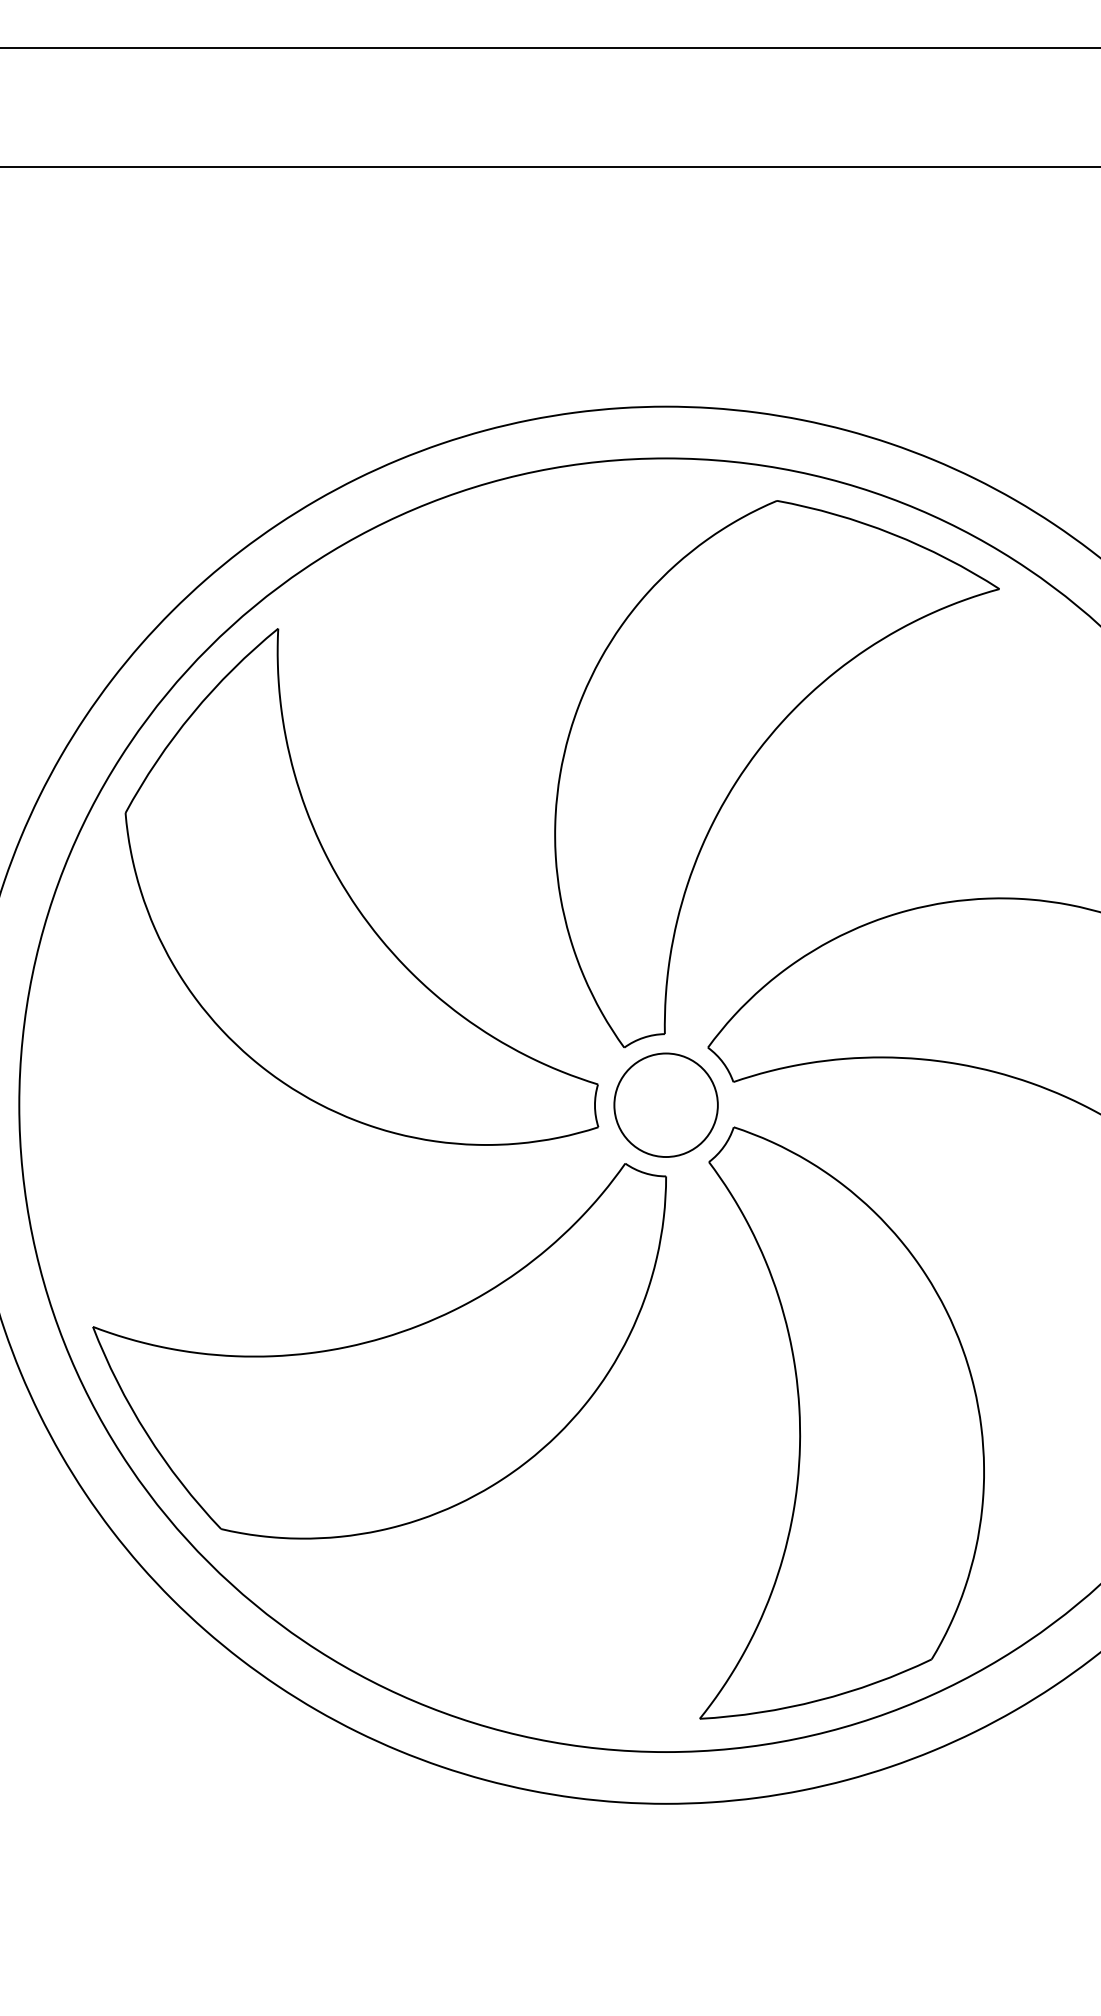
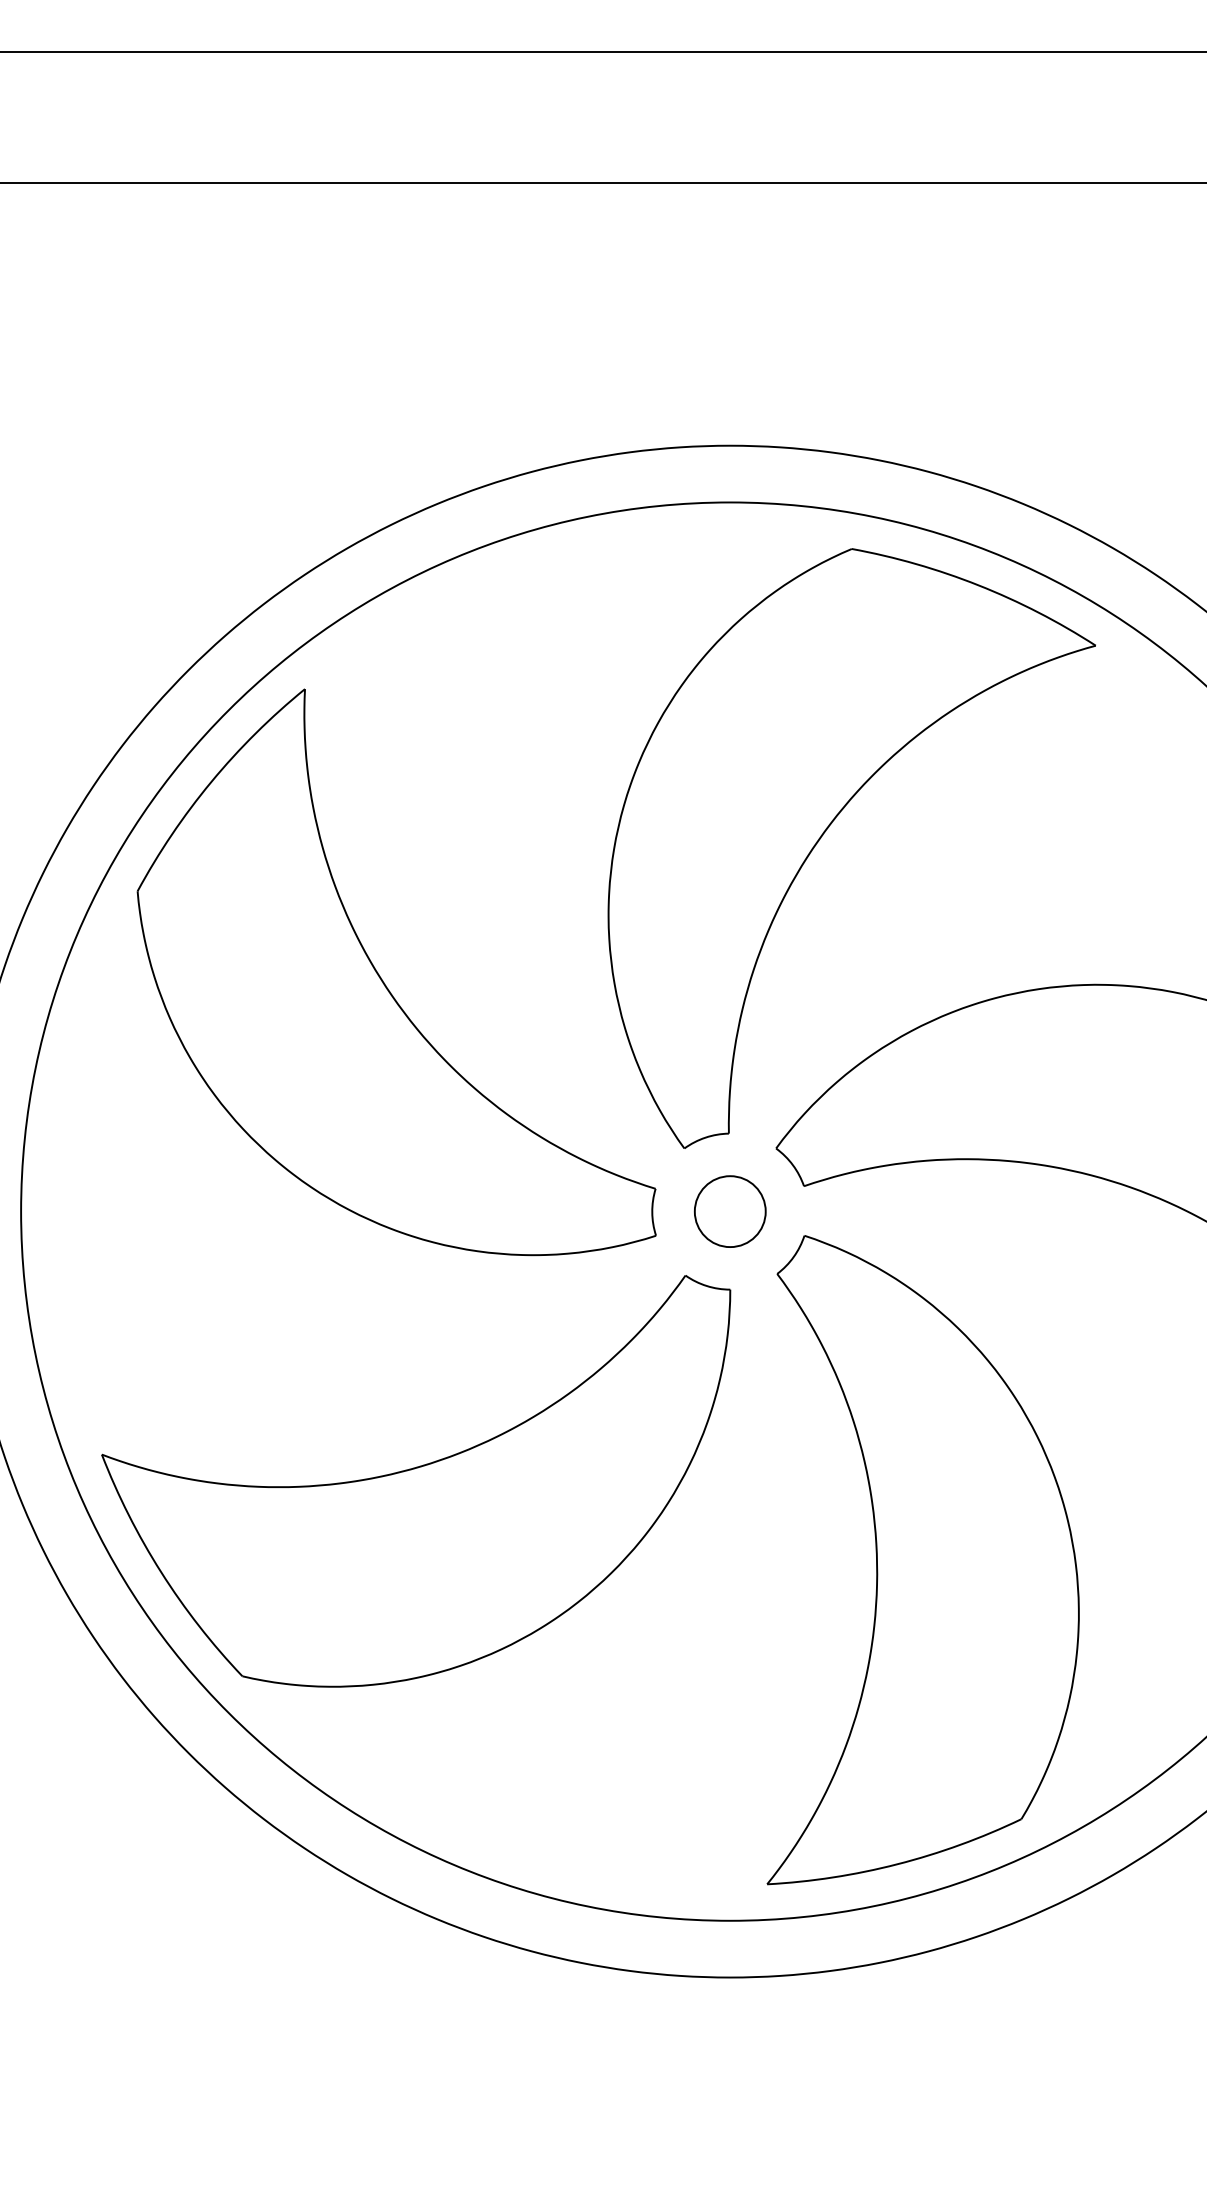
circle: (665, 1105) -> (729, 1211), size x0.62

